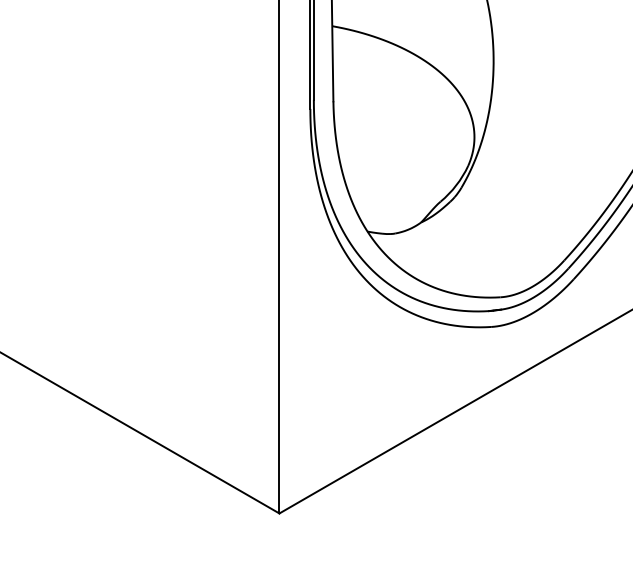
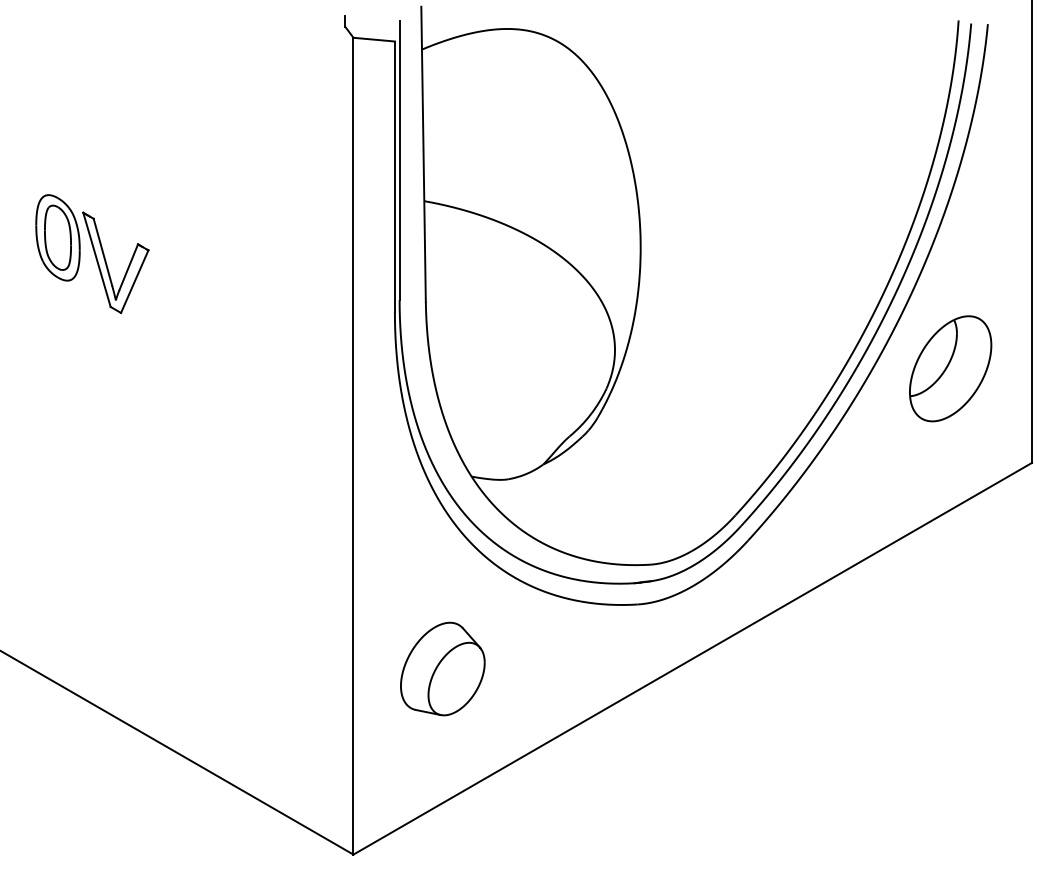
part: (84, 65) -> (92, 254), added
part: (345, 374) -> (442, 668), added

